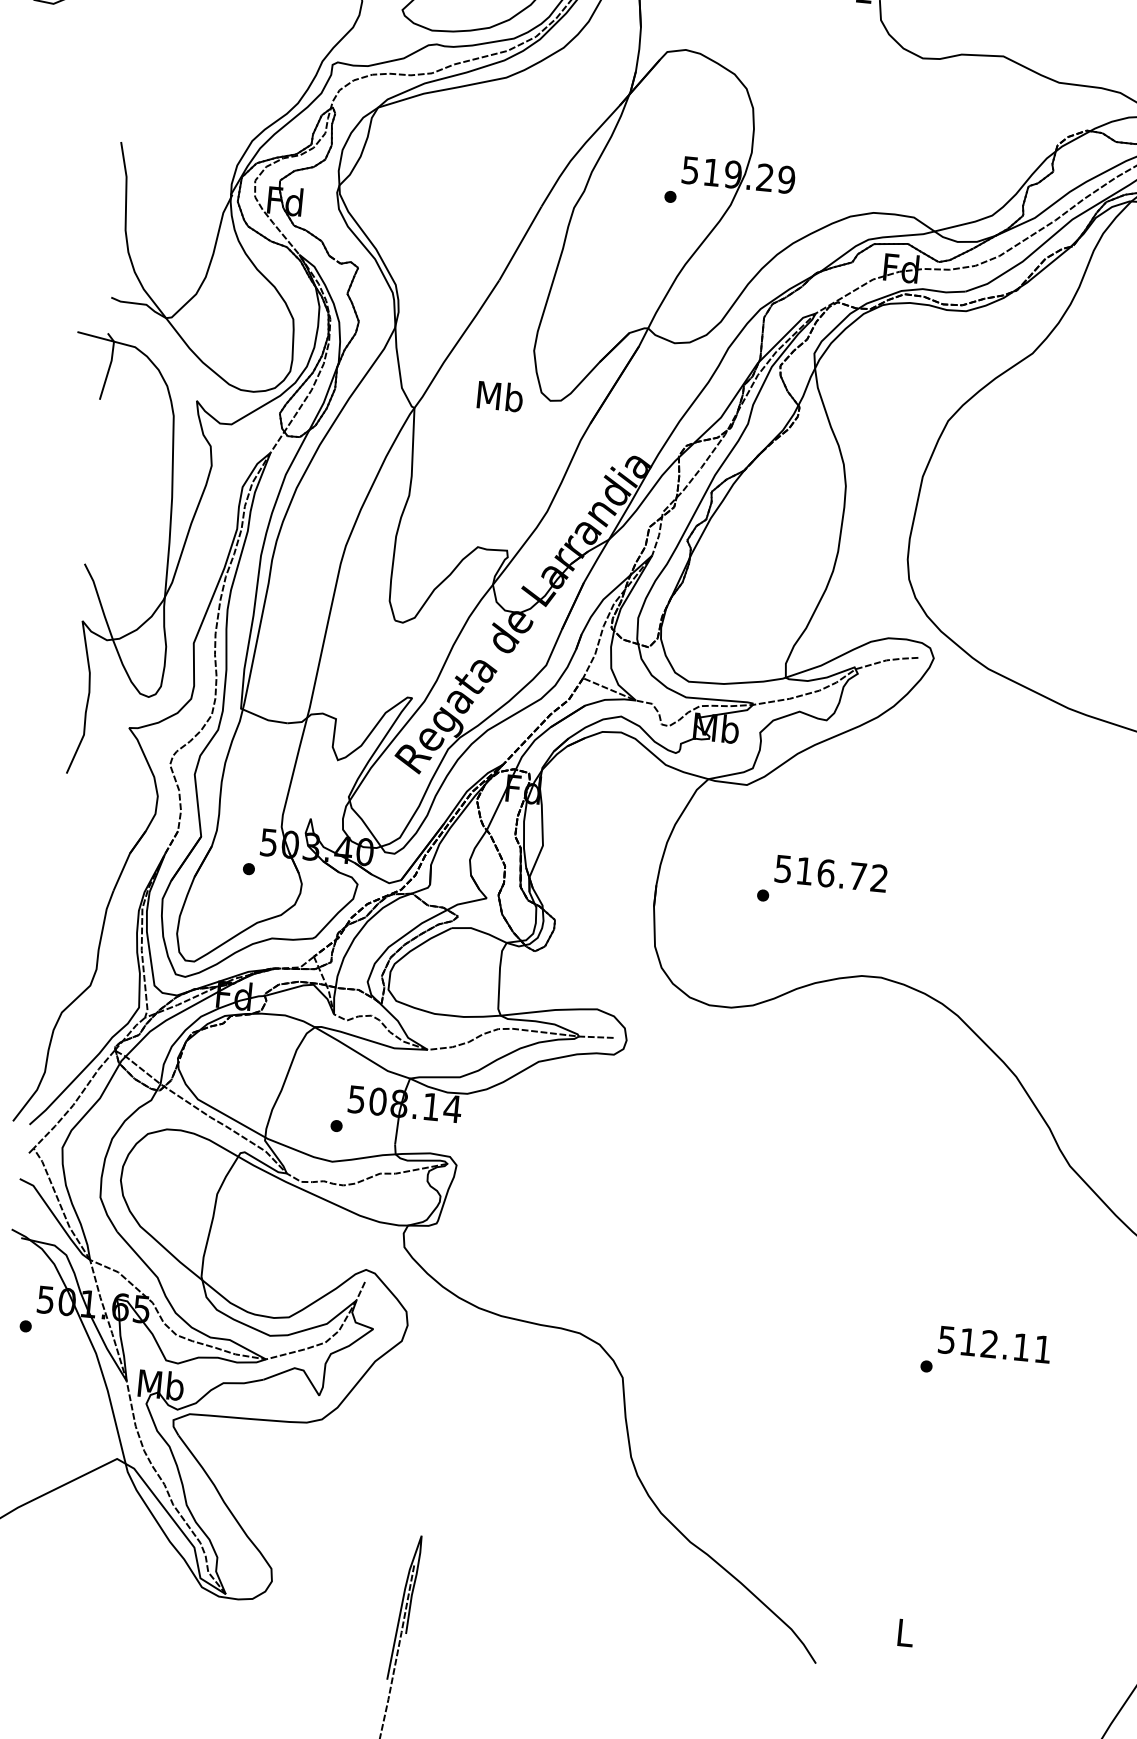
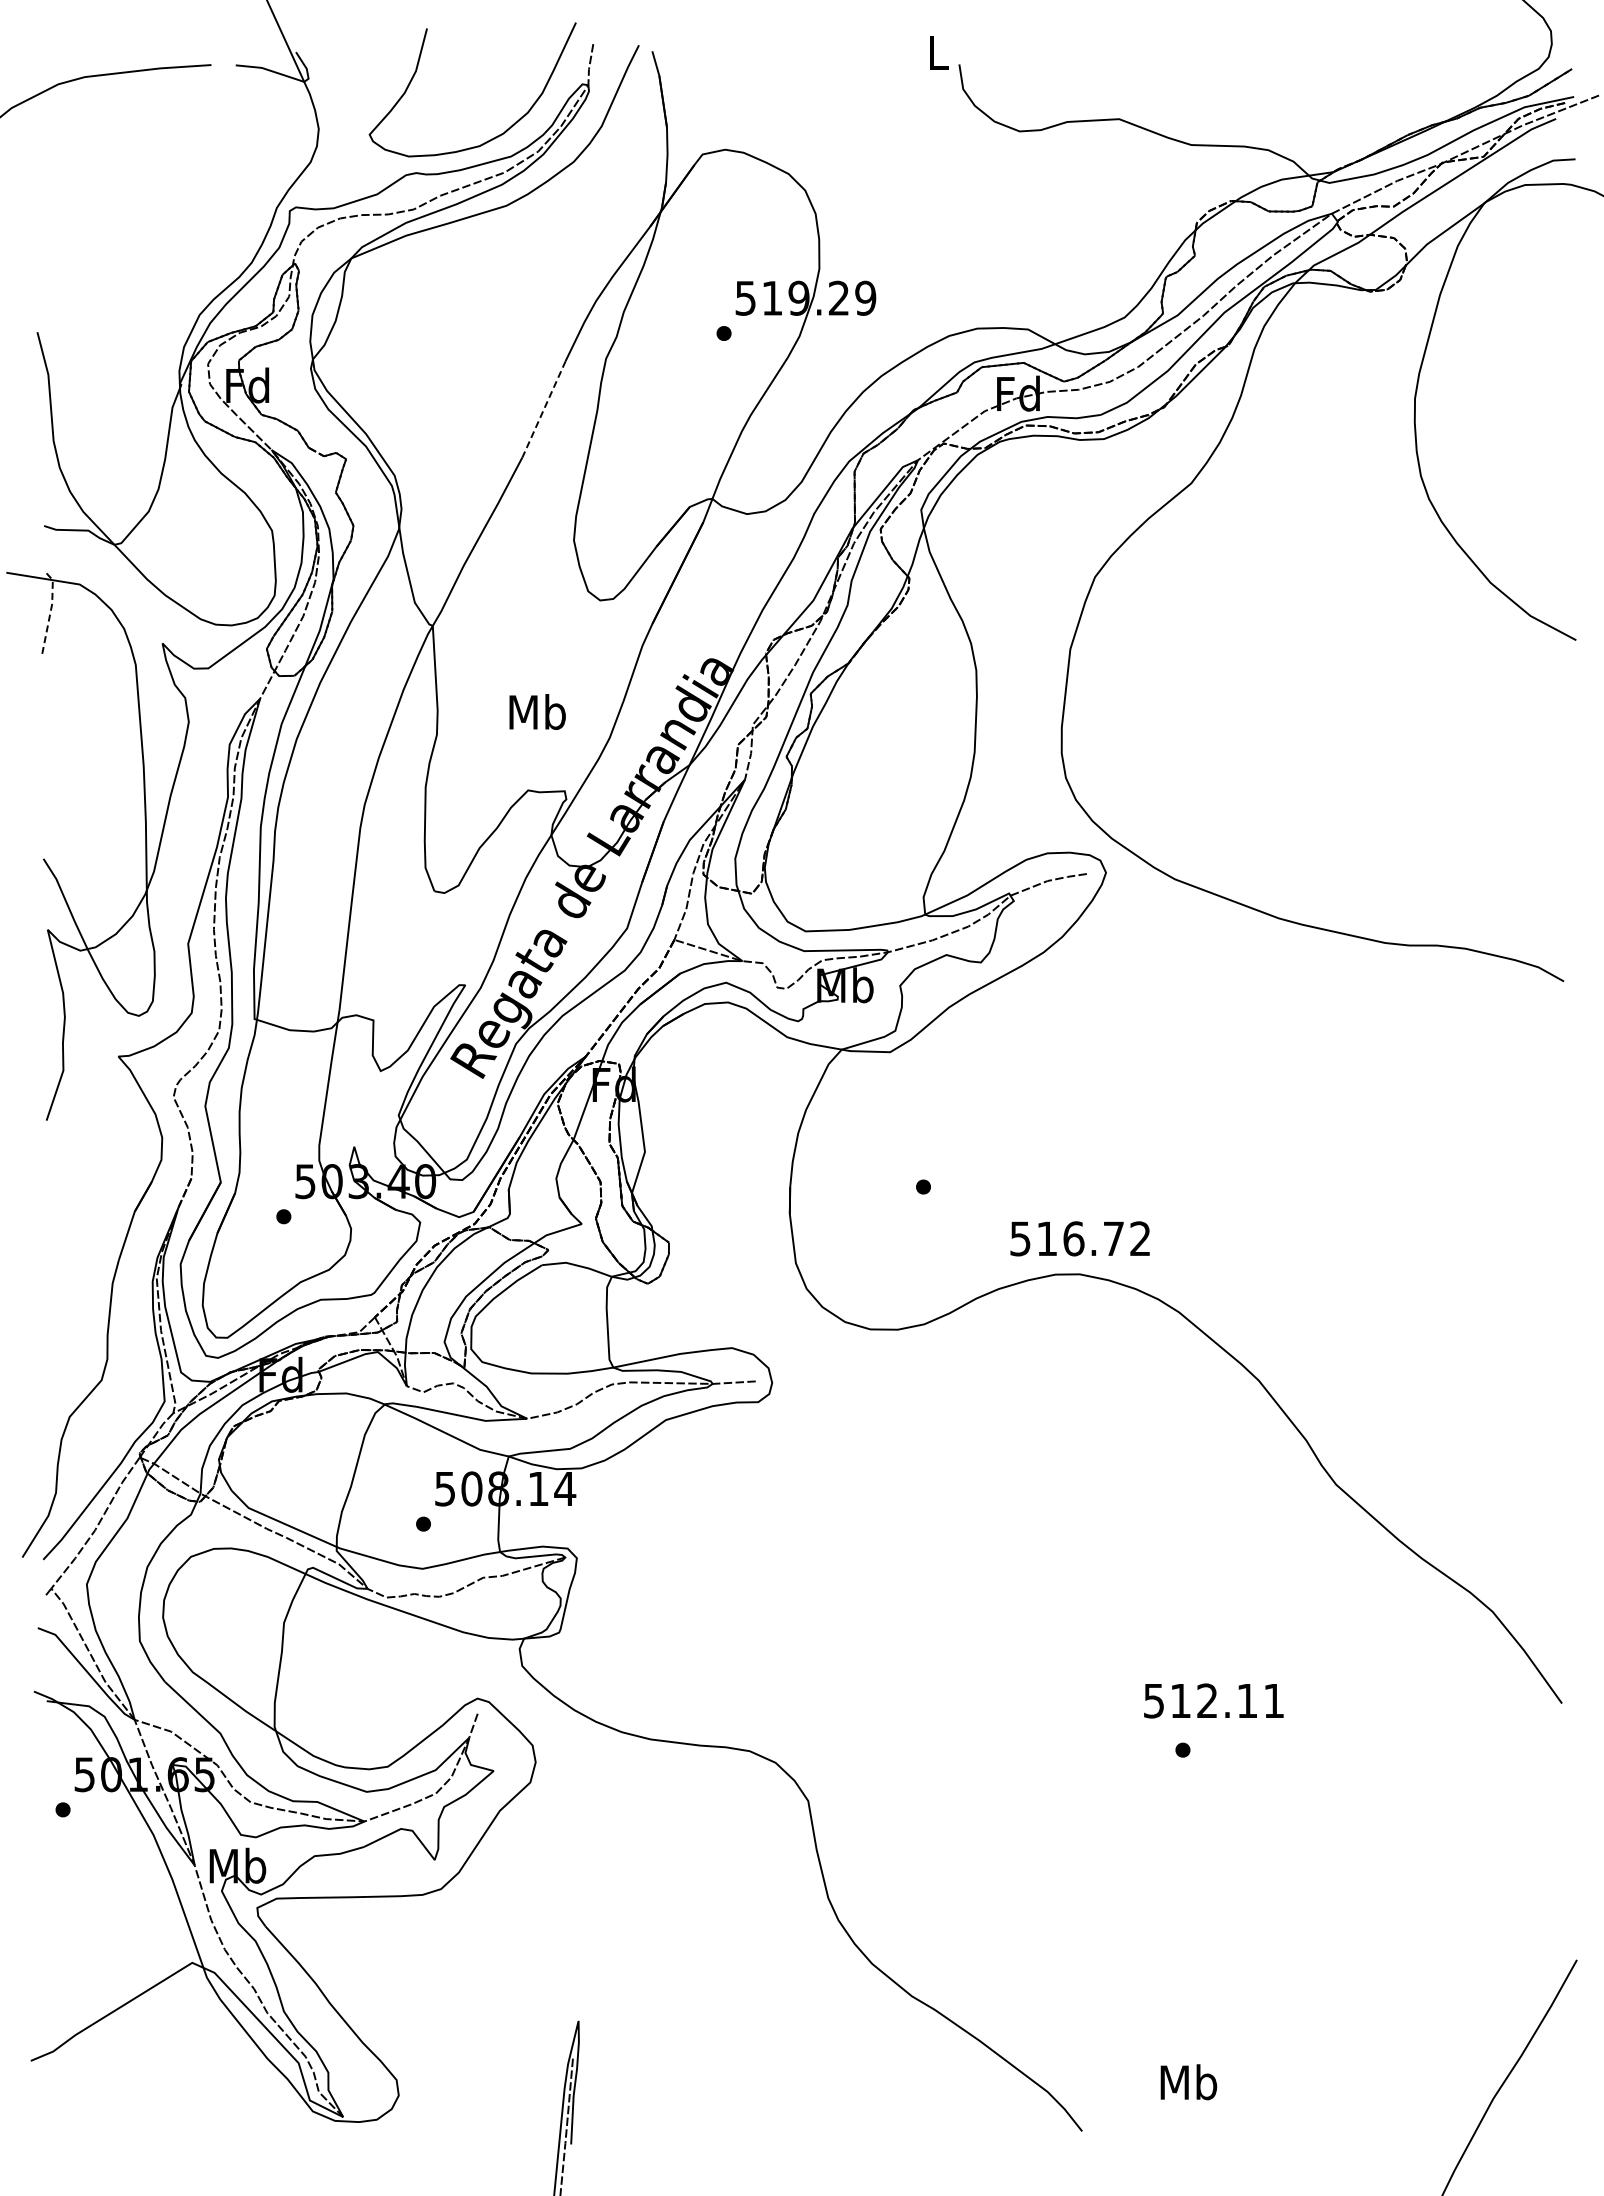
line: (520, 243) -> (544, 409), solid -> dashed
line: (110, 364) -> (51, 609), solid -> dashed
text: (500, 395) -> (537, 711), moved
text: (830, 873) -> (1079, 1238), moved
text: (994, 1344) -> (1213, 1700), moved
text: (904, 1632) -> (1188, 2082), L -> Mb

